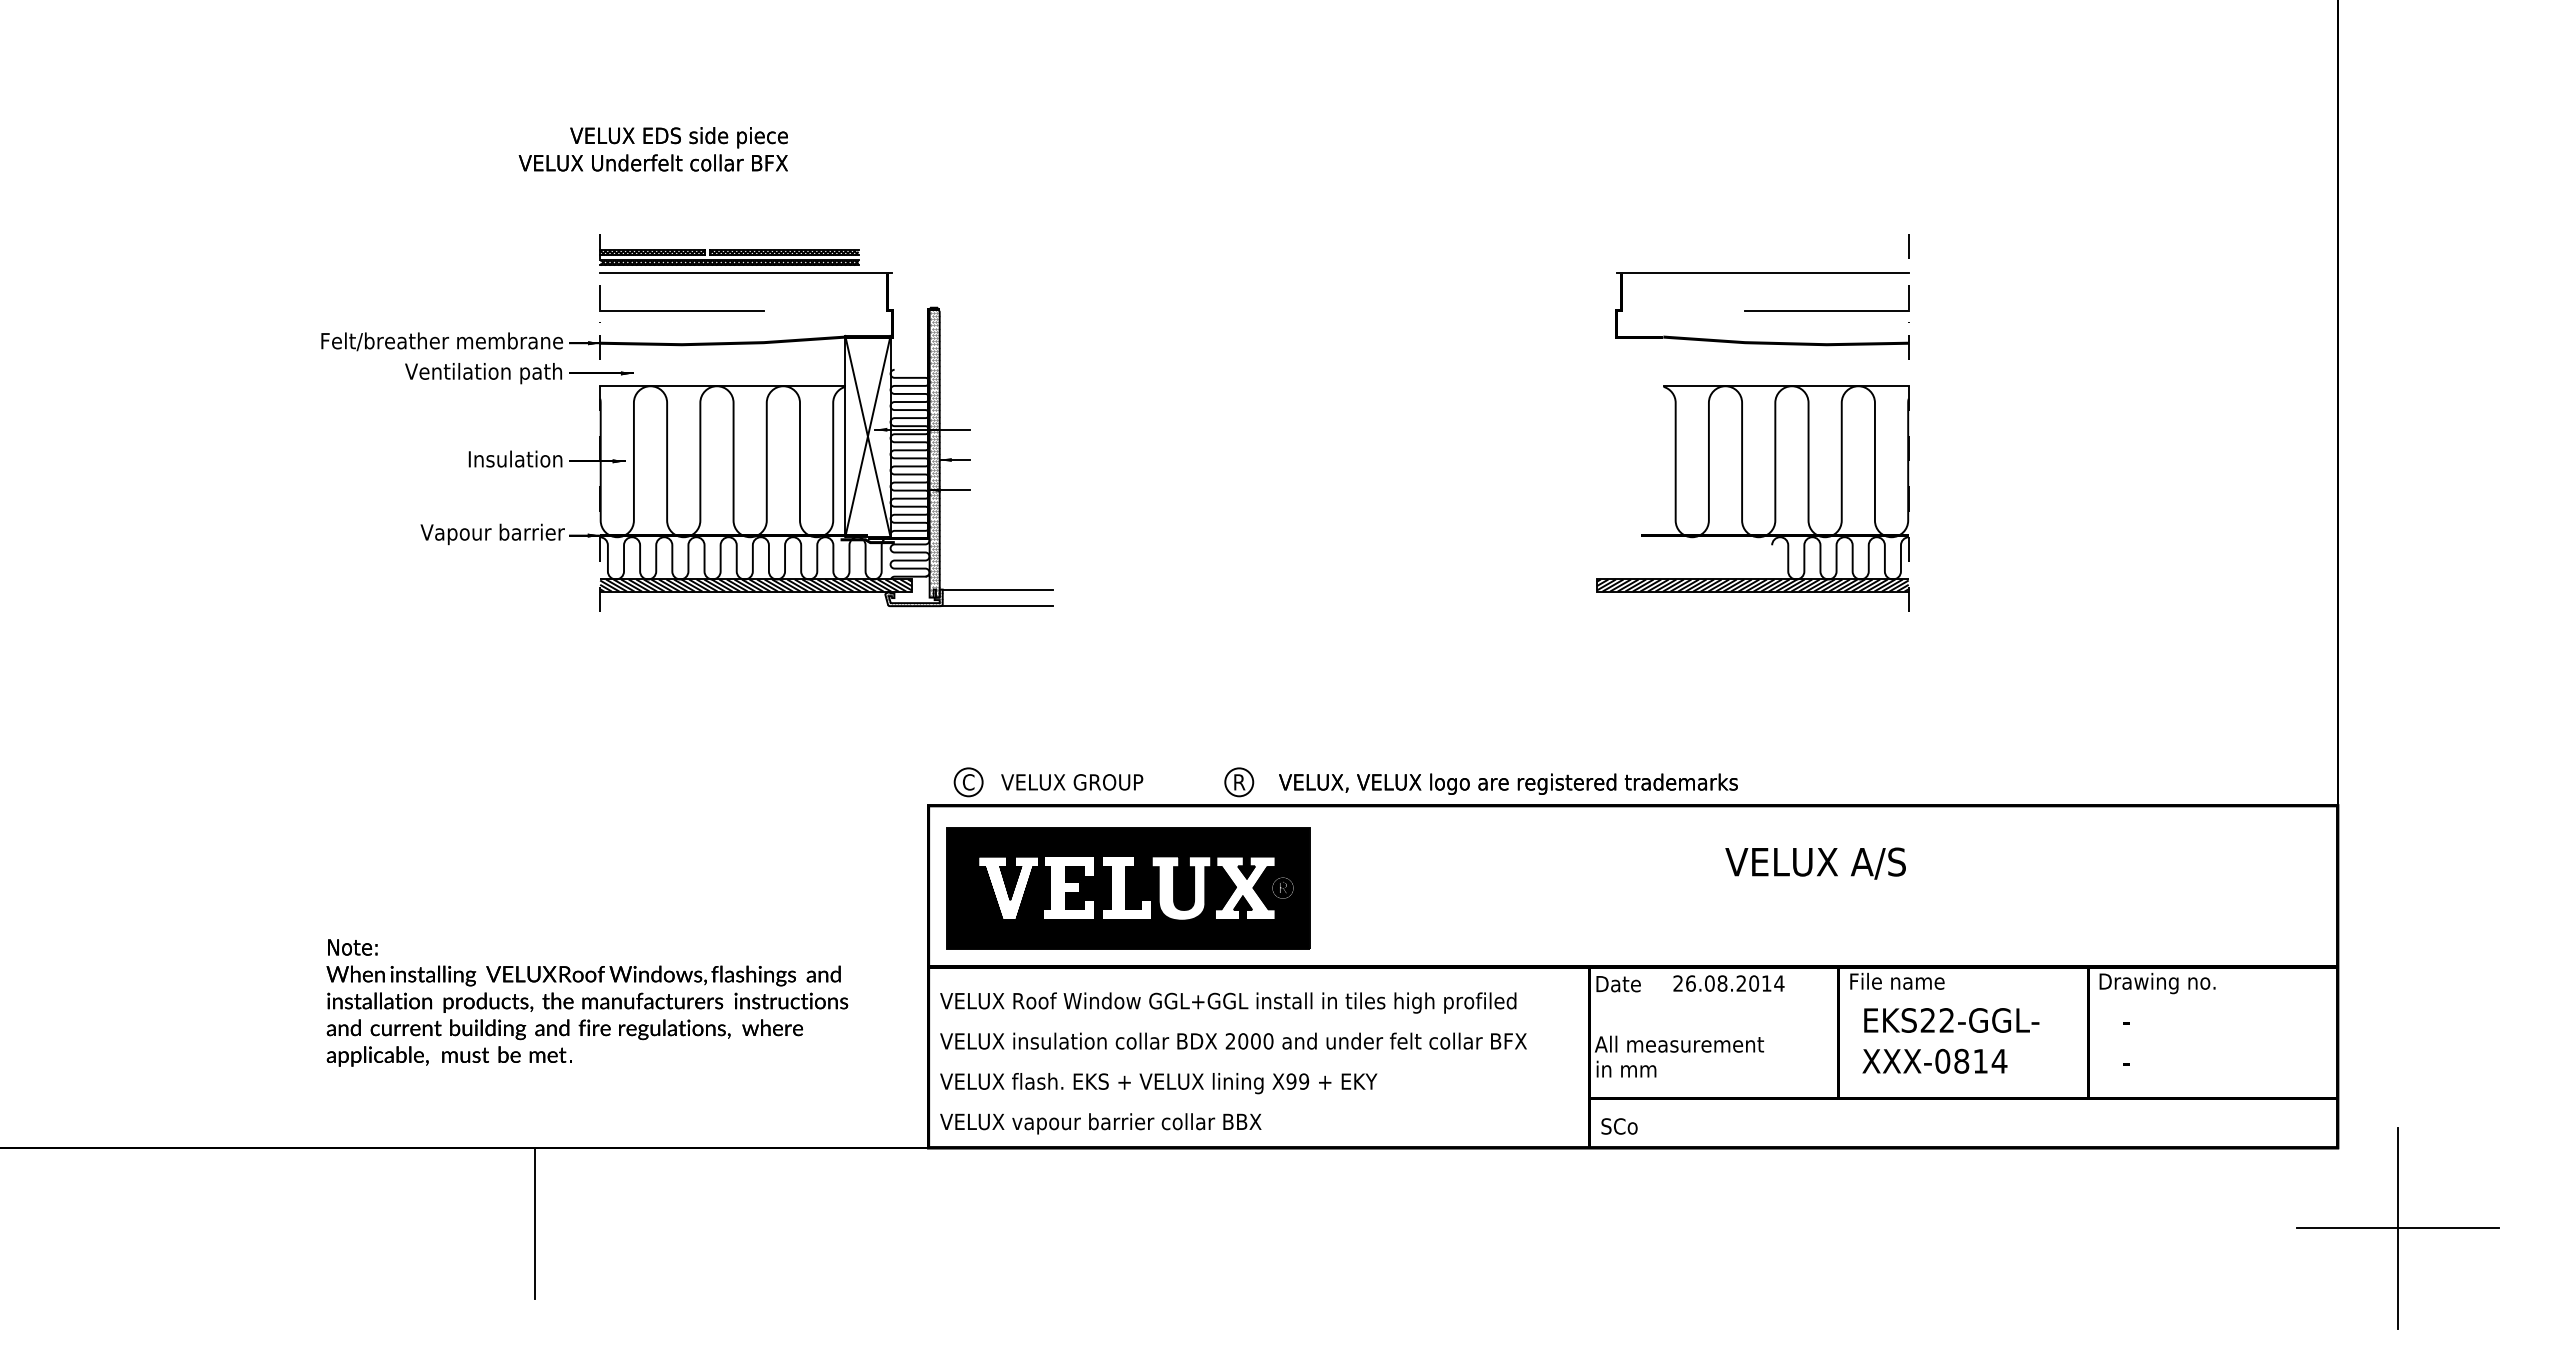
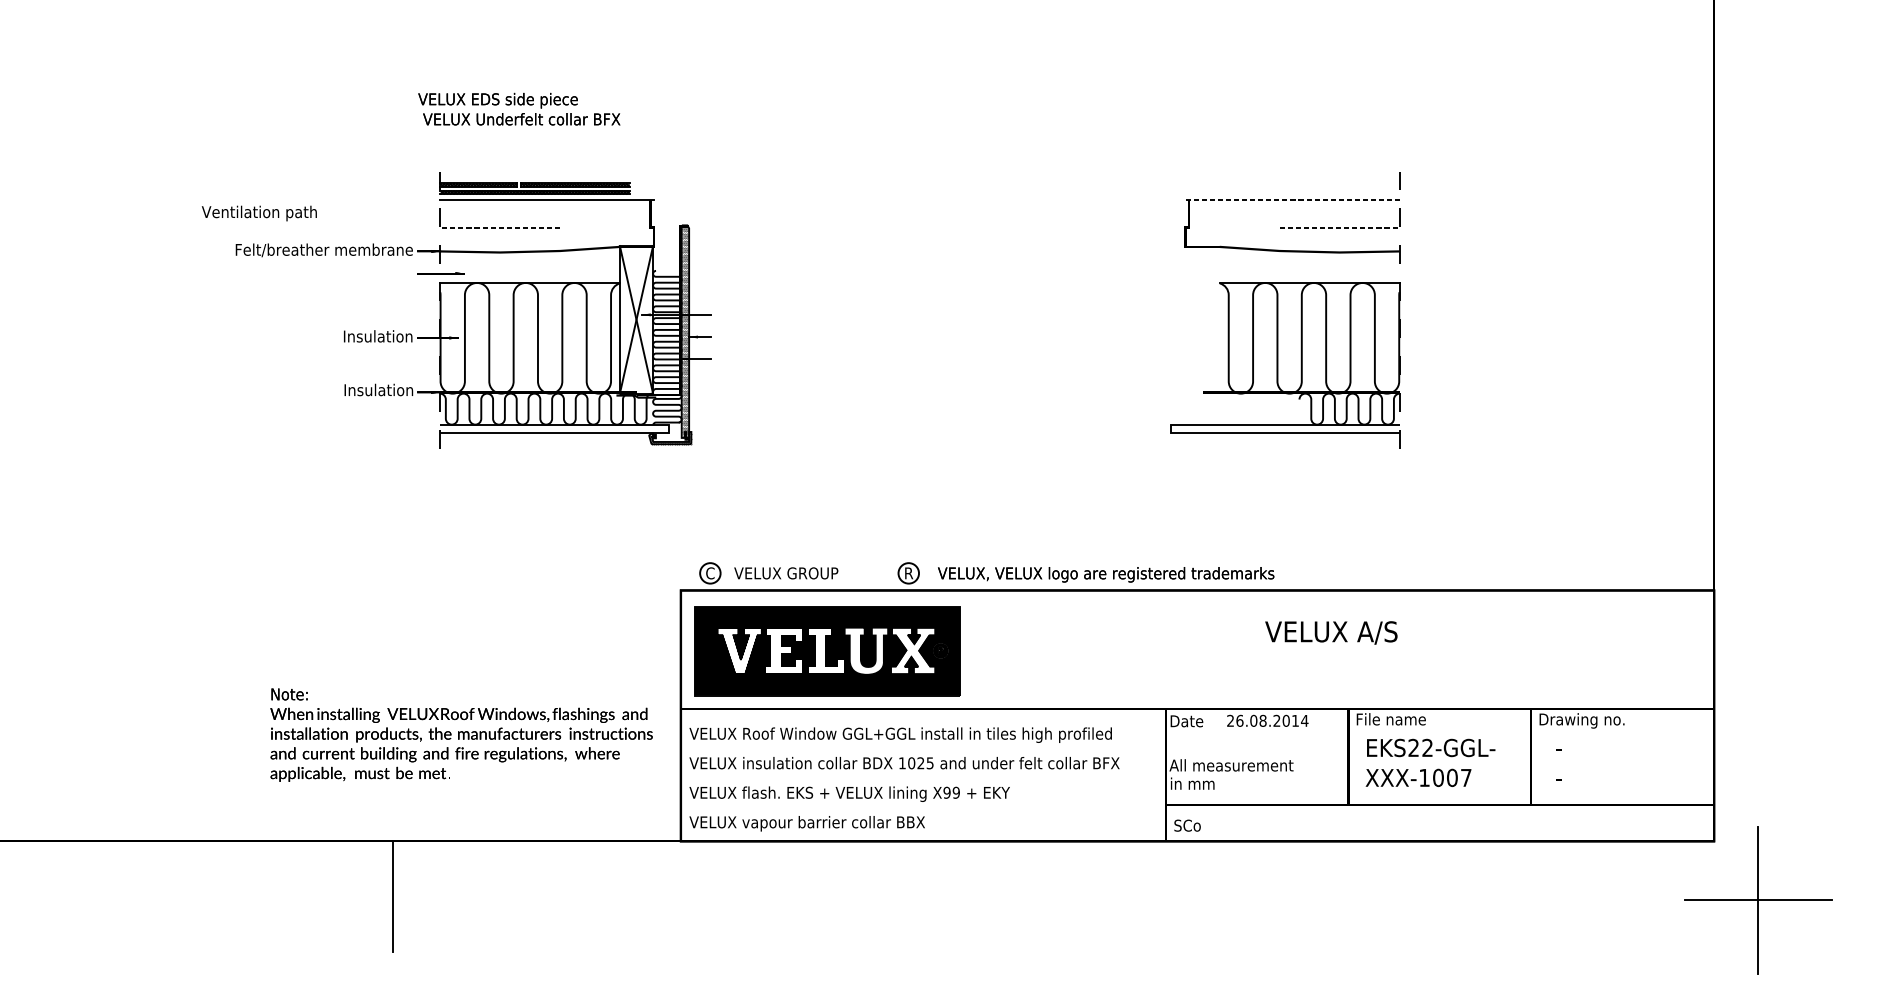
text: (652, 162) -> (521, 118), moved
line: (1762, 272) -> (1292, 199), solid -> dashed
line: (682, 310) -> (500, 227), solid -> dashed
line: (1826, 310) -> (1339, 227), solid -> dashed
text: (483, 373) -> (259, 213), moved
text: (492, 534) -> (361, 391), Vapour barrier -> Insulation
hatch: (756, 585) -> (554, 429), removed
hatch: (1752, 585) -> (1285, 429), removed
line: (997, 589) -> (731, 431), removed
line: (996, 606) -> (730, 444), removed
text: (587, 1002) -> (461, 734), moved
text: (1249, 1041) -> (916, 763), 2000 -> 1025
text: (1971, 1060) -> (1445, 777), XXX-0814 -> XXX-1007

